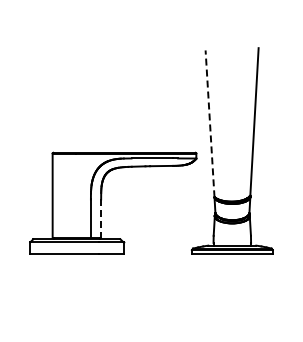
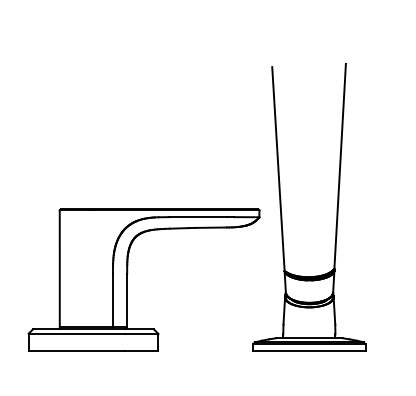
line: (210, 123) -> (279, 168), dashed -> solid
line: (101, 219) -> (127, 301), dashed -> solid

